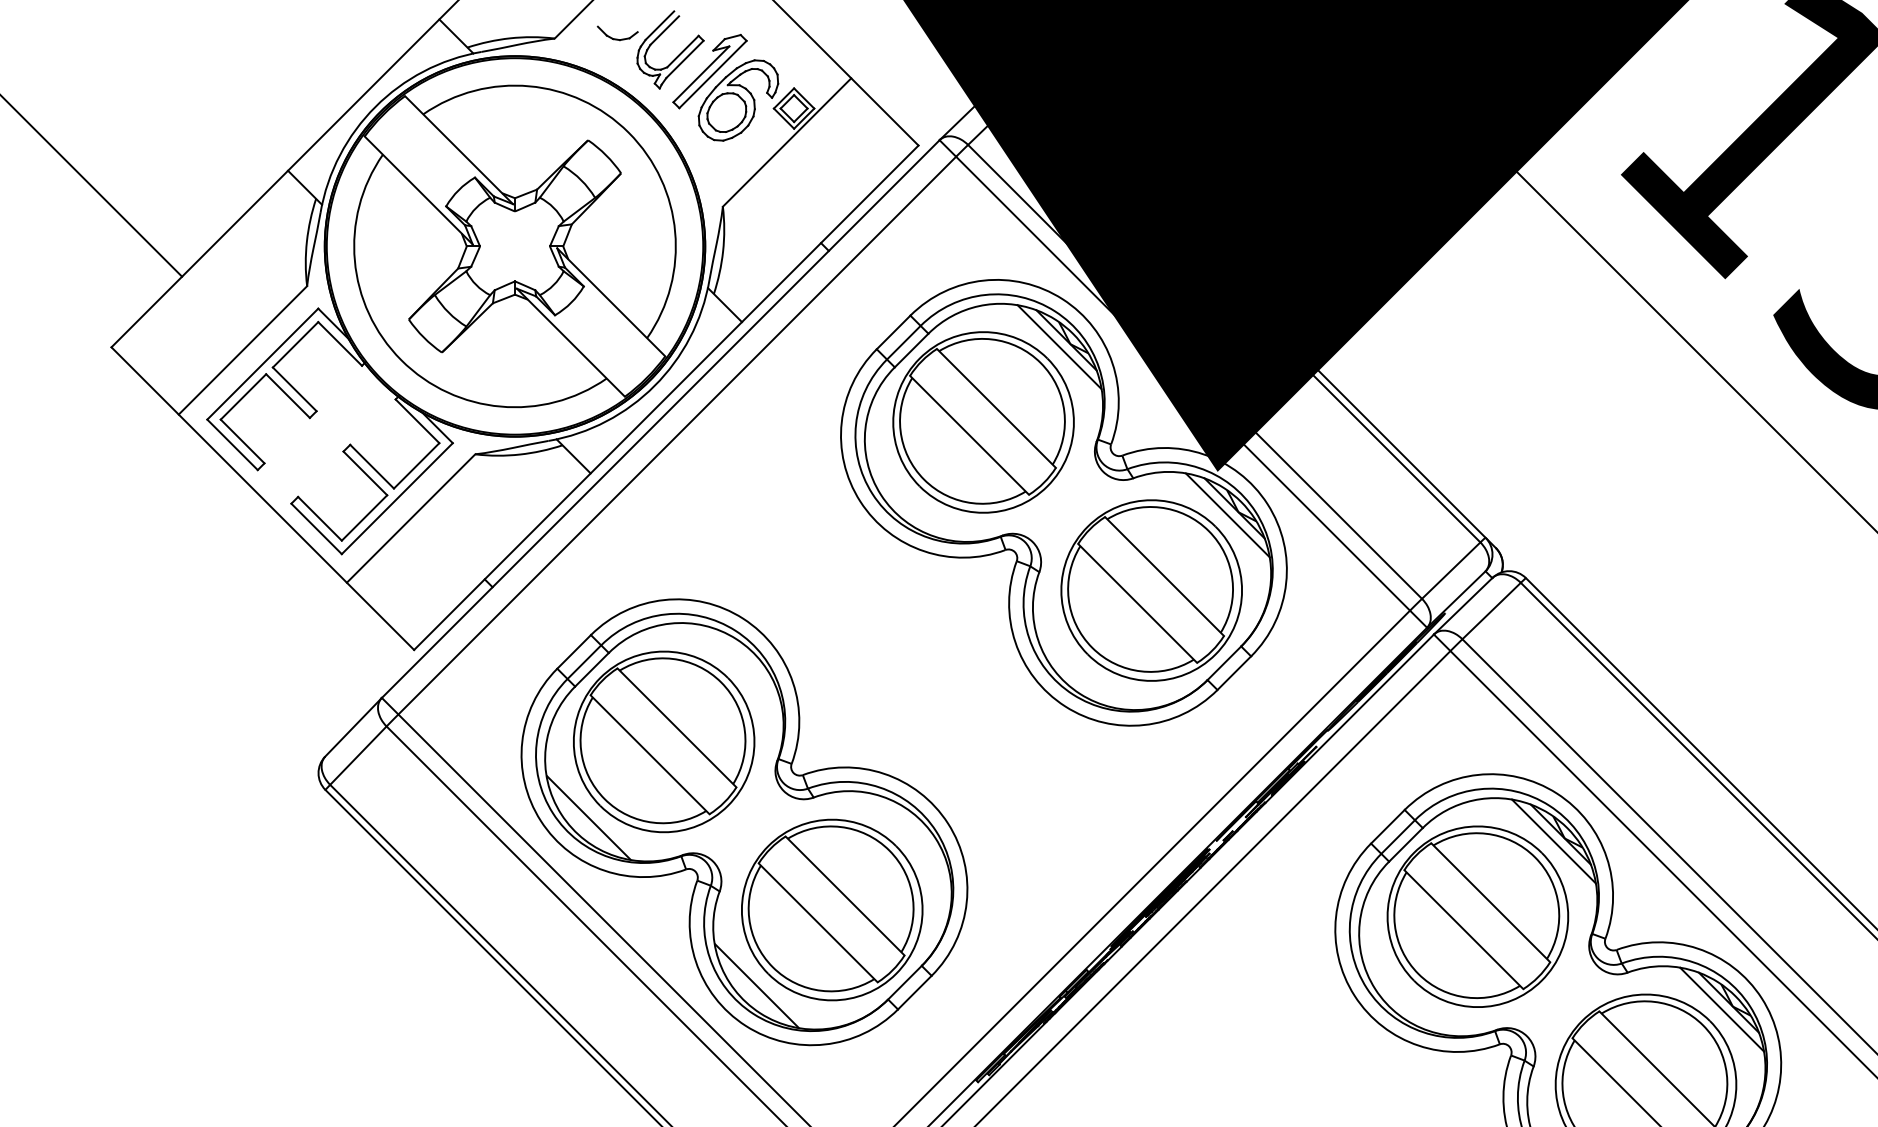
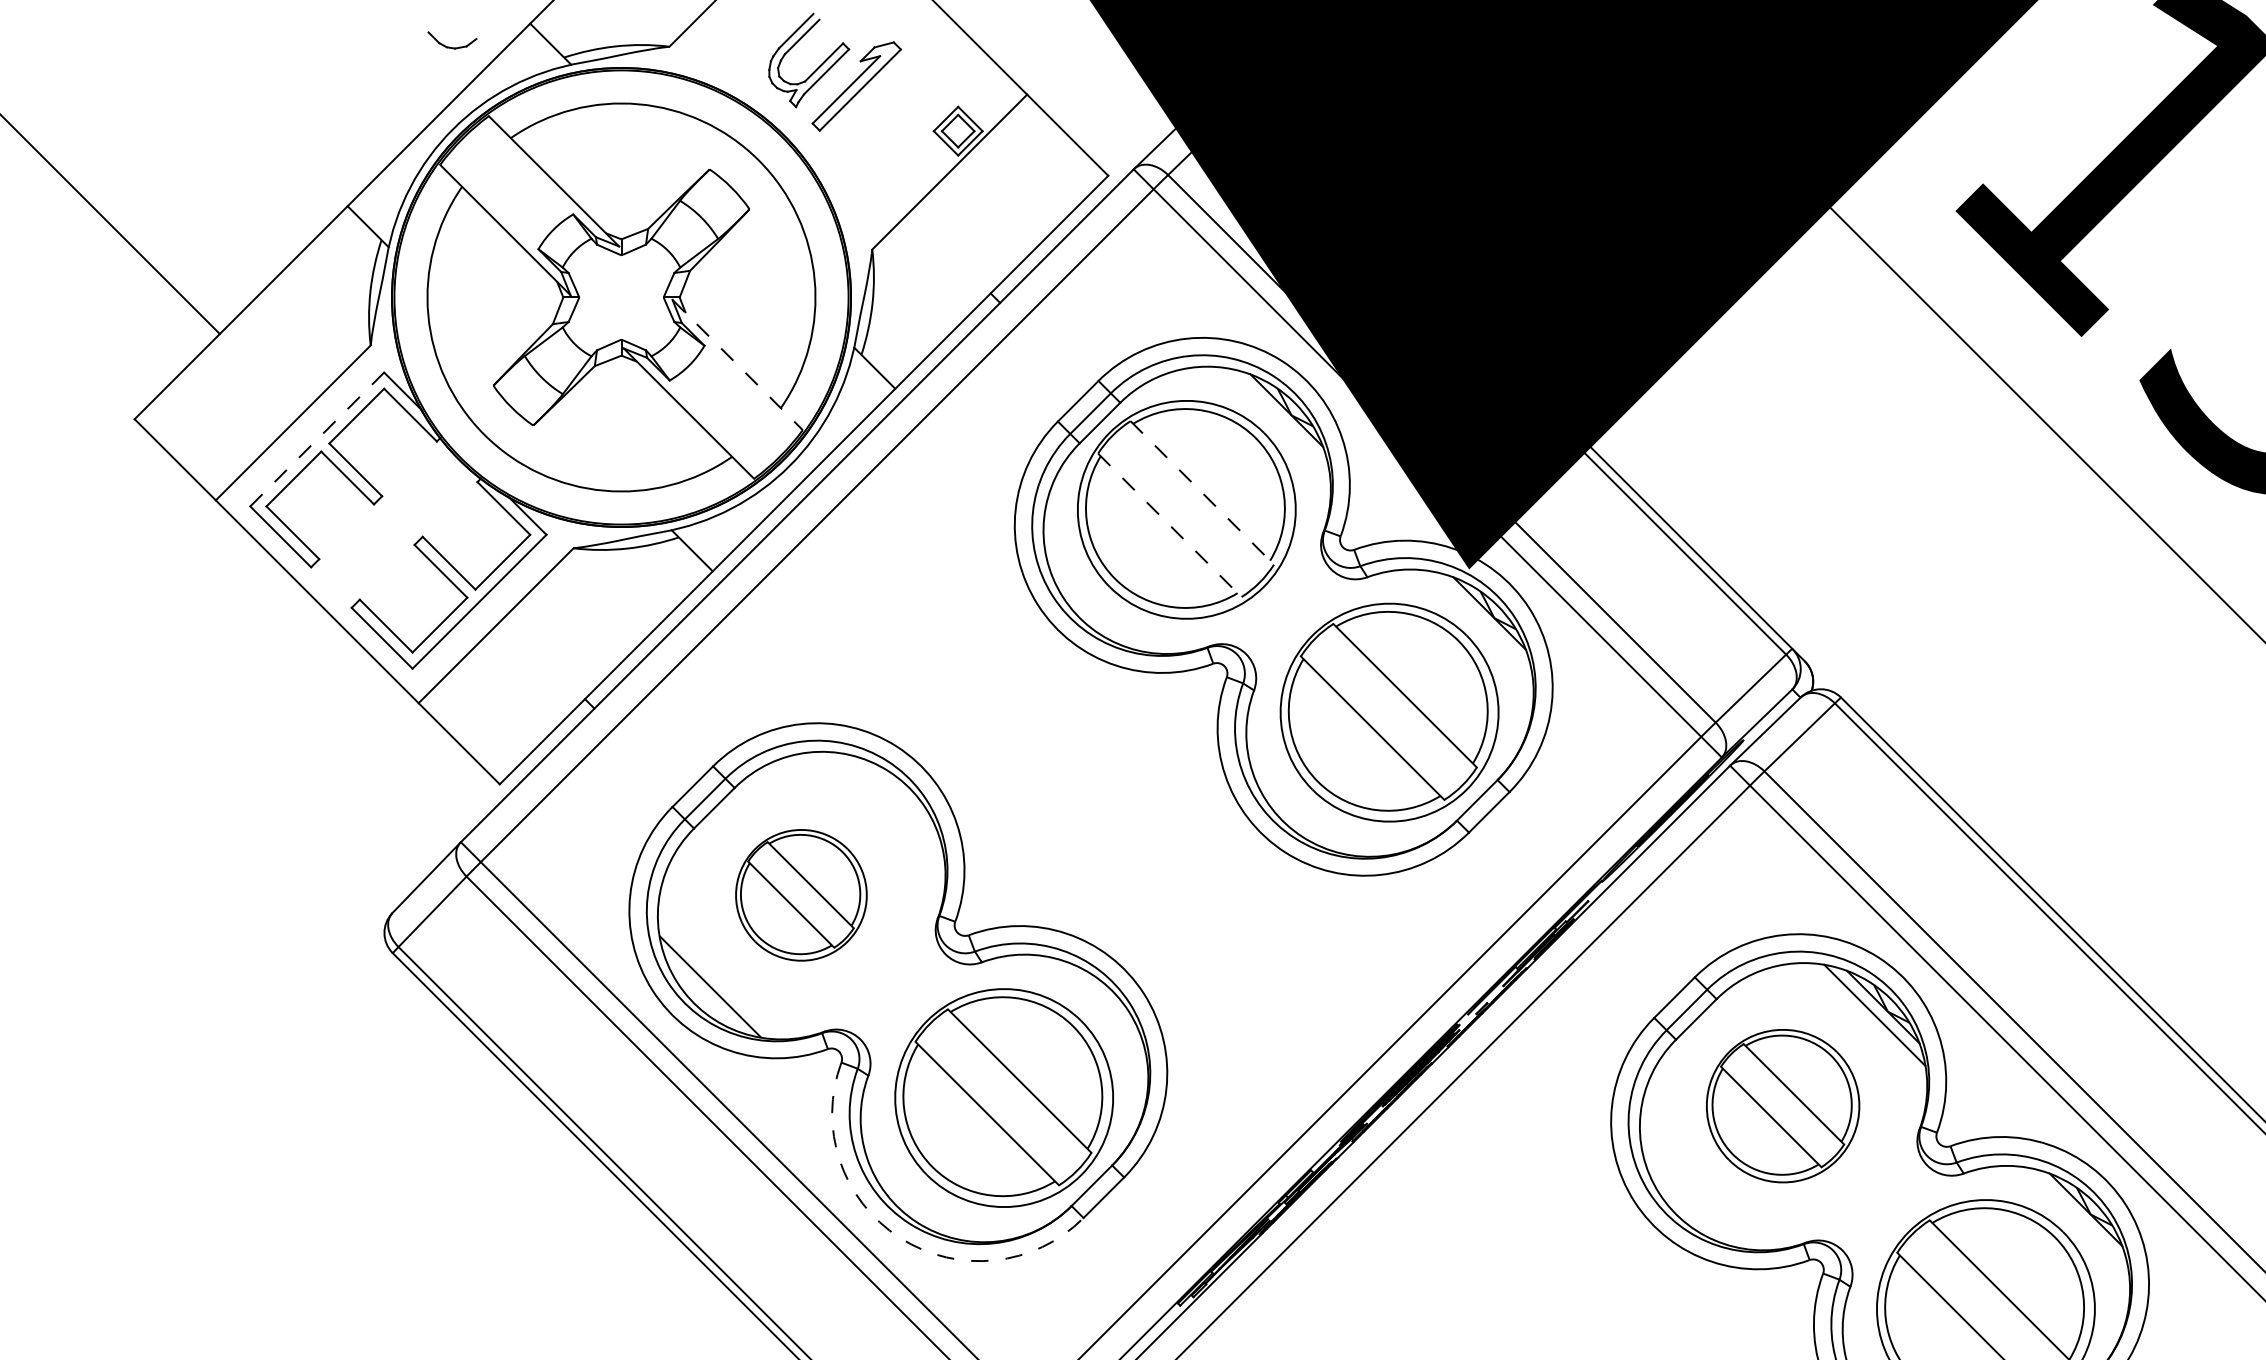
part: (615, 38) -> (449, 46), moved
part: (737, 100) -> (890, 121), removed
line: (611, 302) -> (738, 365), solid -> dashed
line: (1059, 346) -> (1278, 418), removed
line: (263, 364) -> (317, 439), solid -> dashed
line: (996, 408) -> (1202, 493), solid -> dashed
line: (970, 435) -> (1170, 525), solid -> dashed
line: (1227, 515) -> (1481, 621), removed
part: (664, 742) -> (801, 895), size x0.6
part: (1477, 916) -> (1782, 1105), size x0.7
line: (757, 985) -> (913, 1189), removed
line: (1721, 1009) -> (2077, 1217), removed
arc: (745, 1025) -> (899, 1237), solid -> dashed

